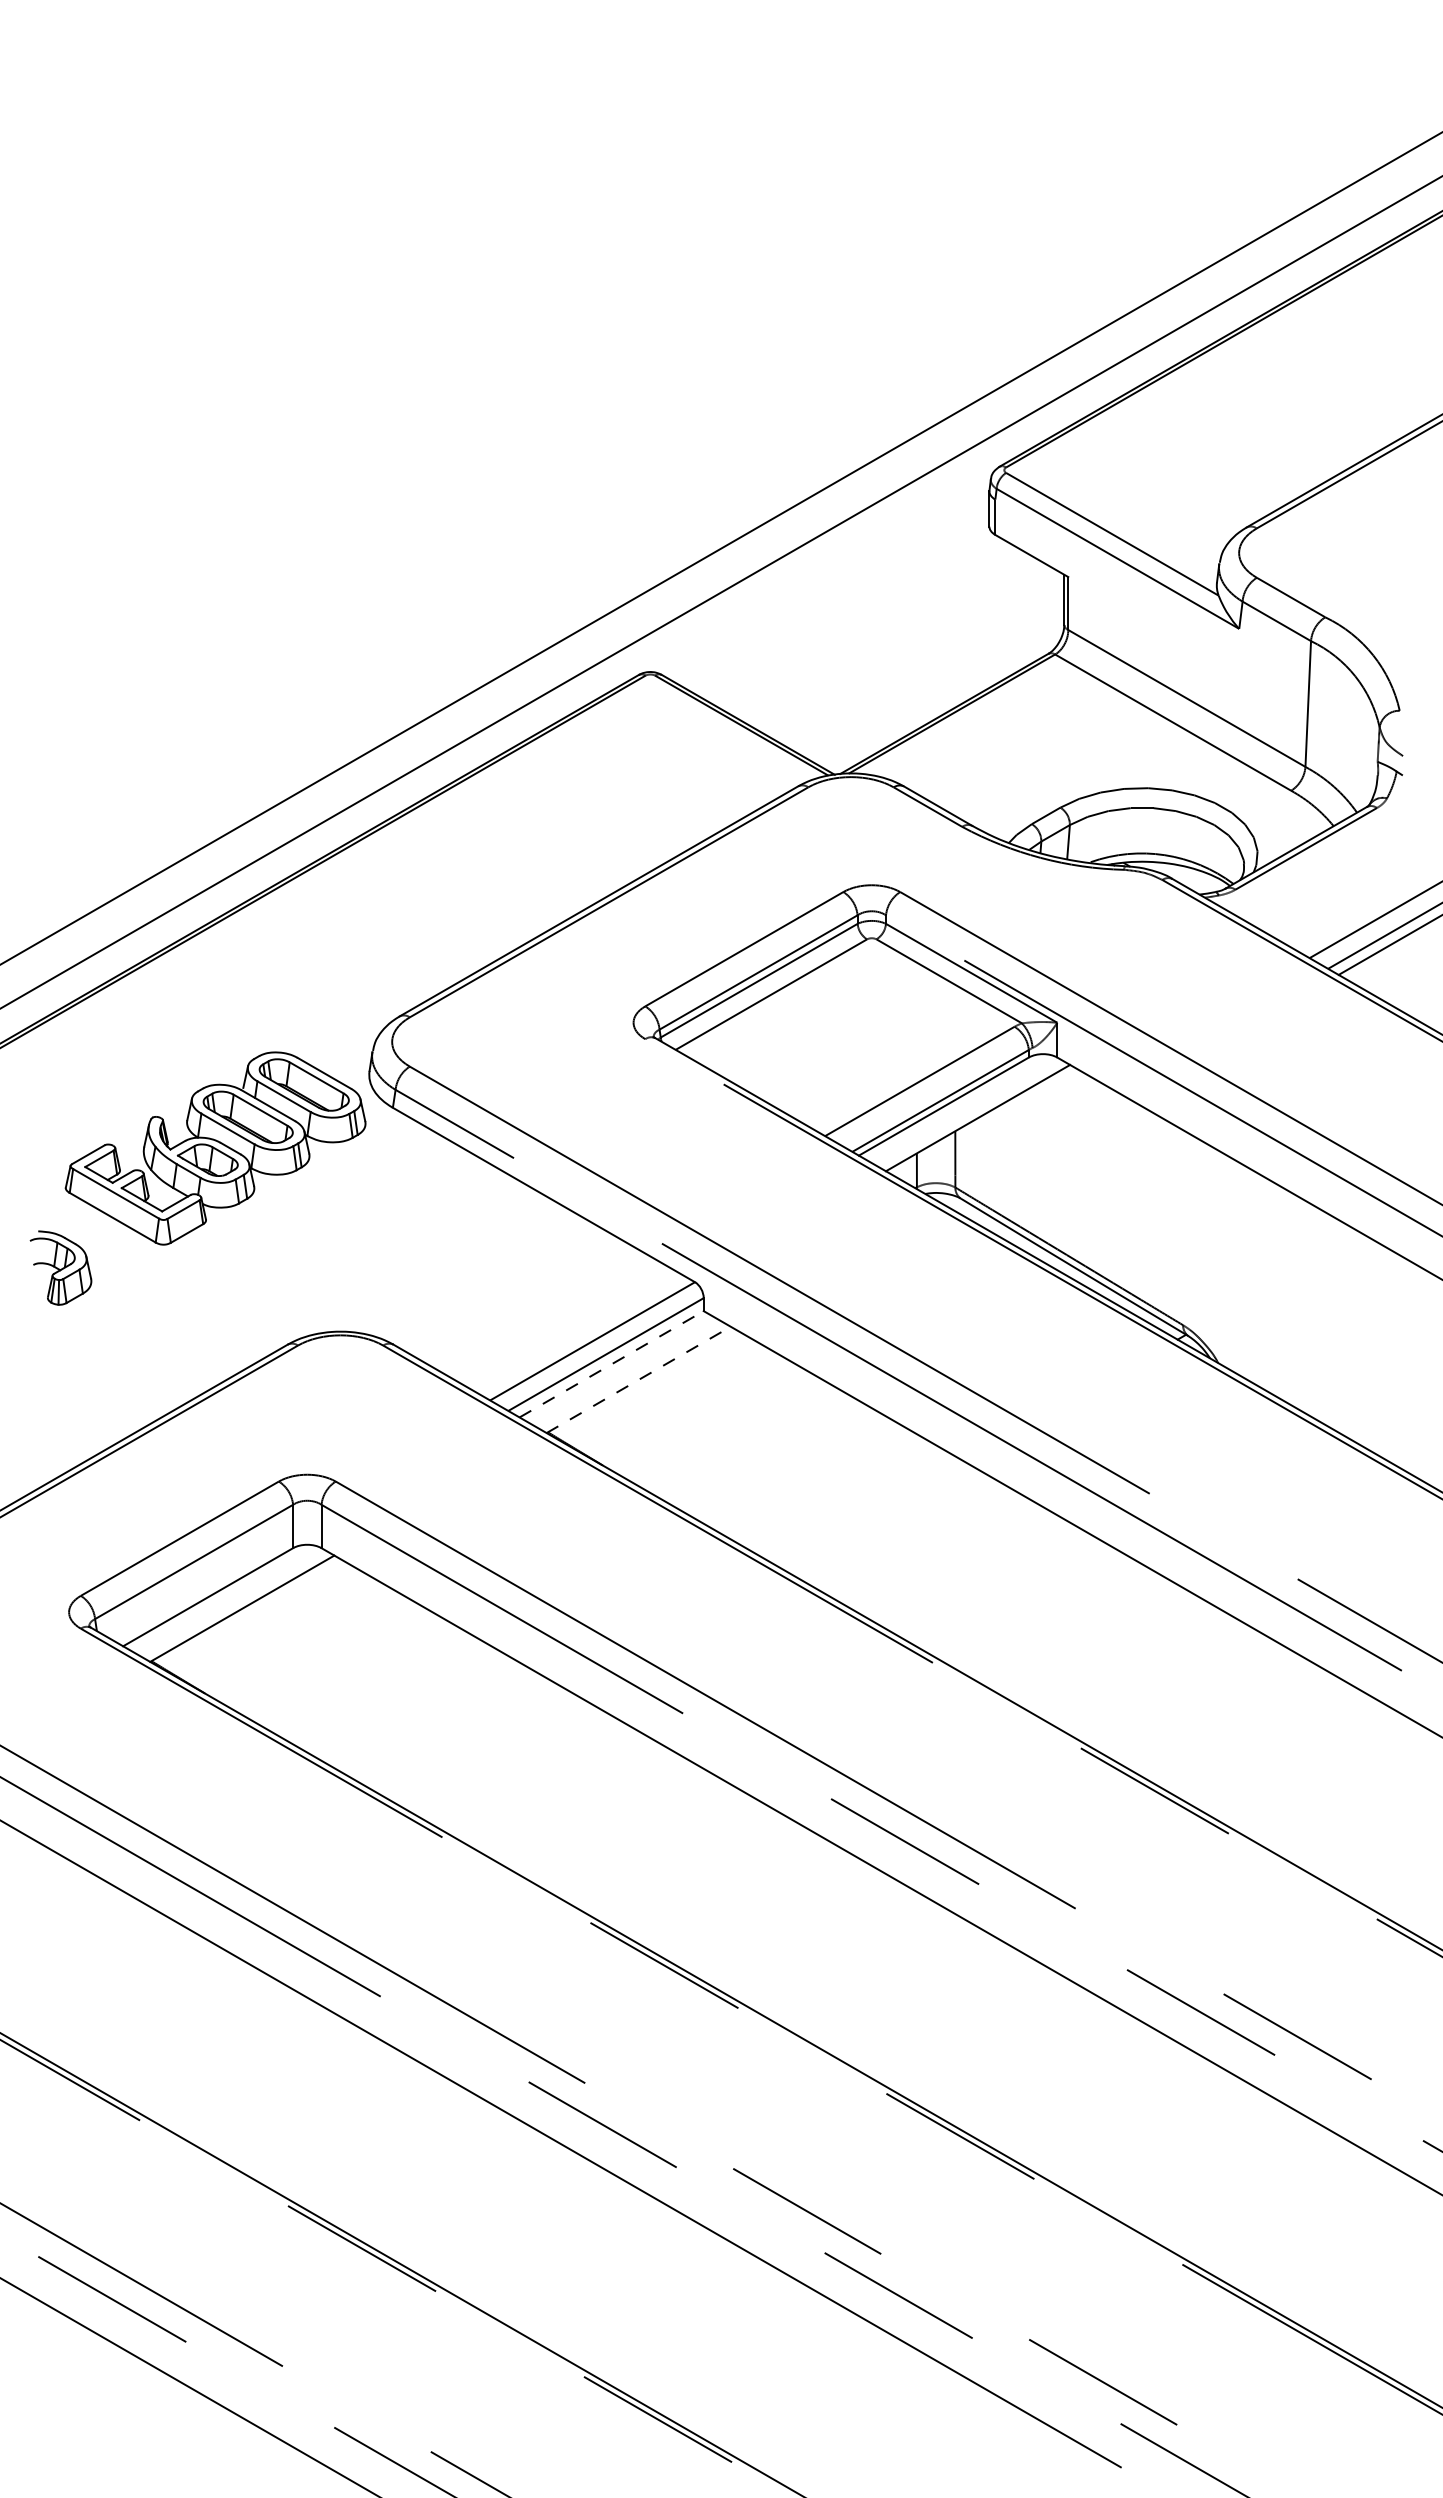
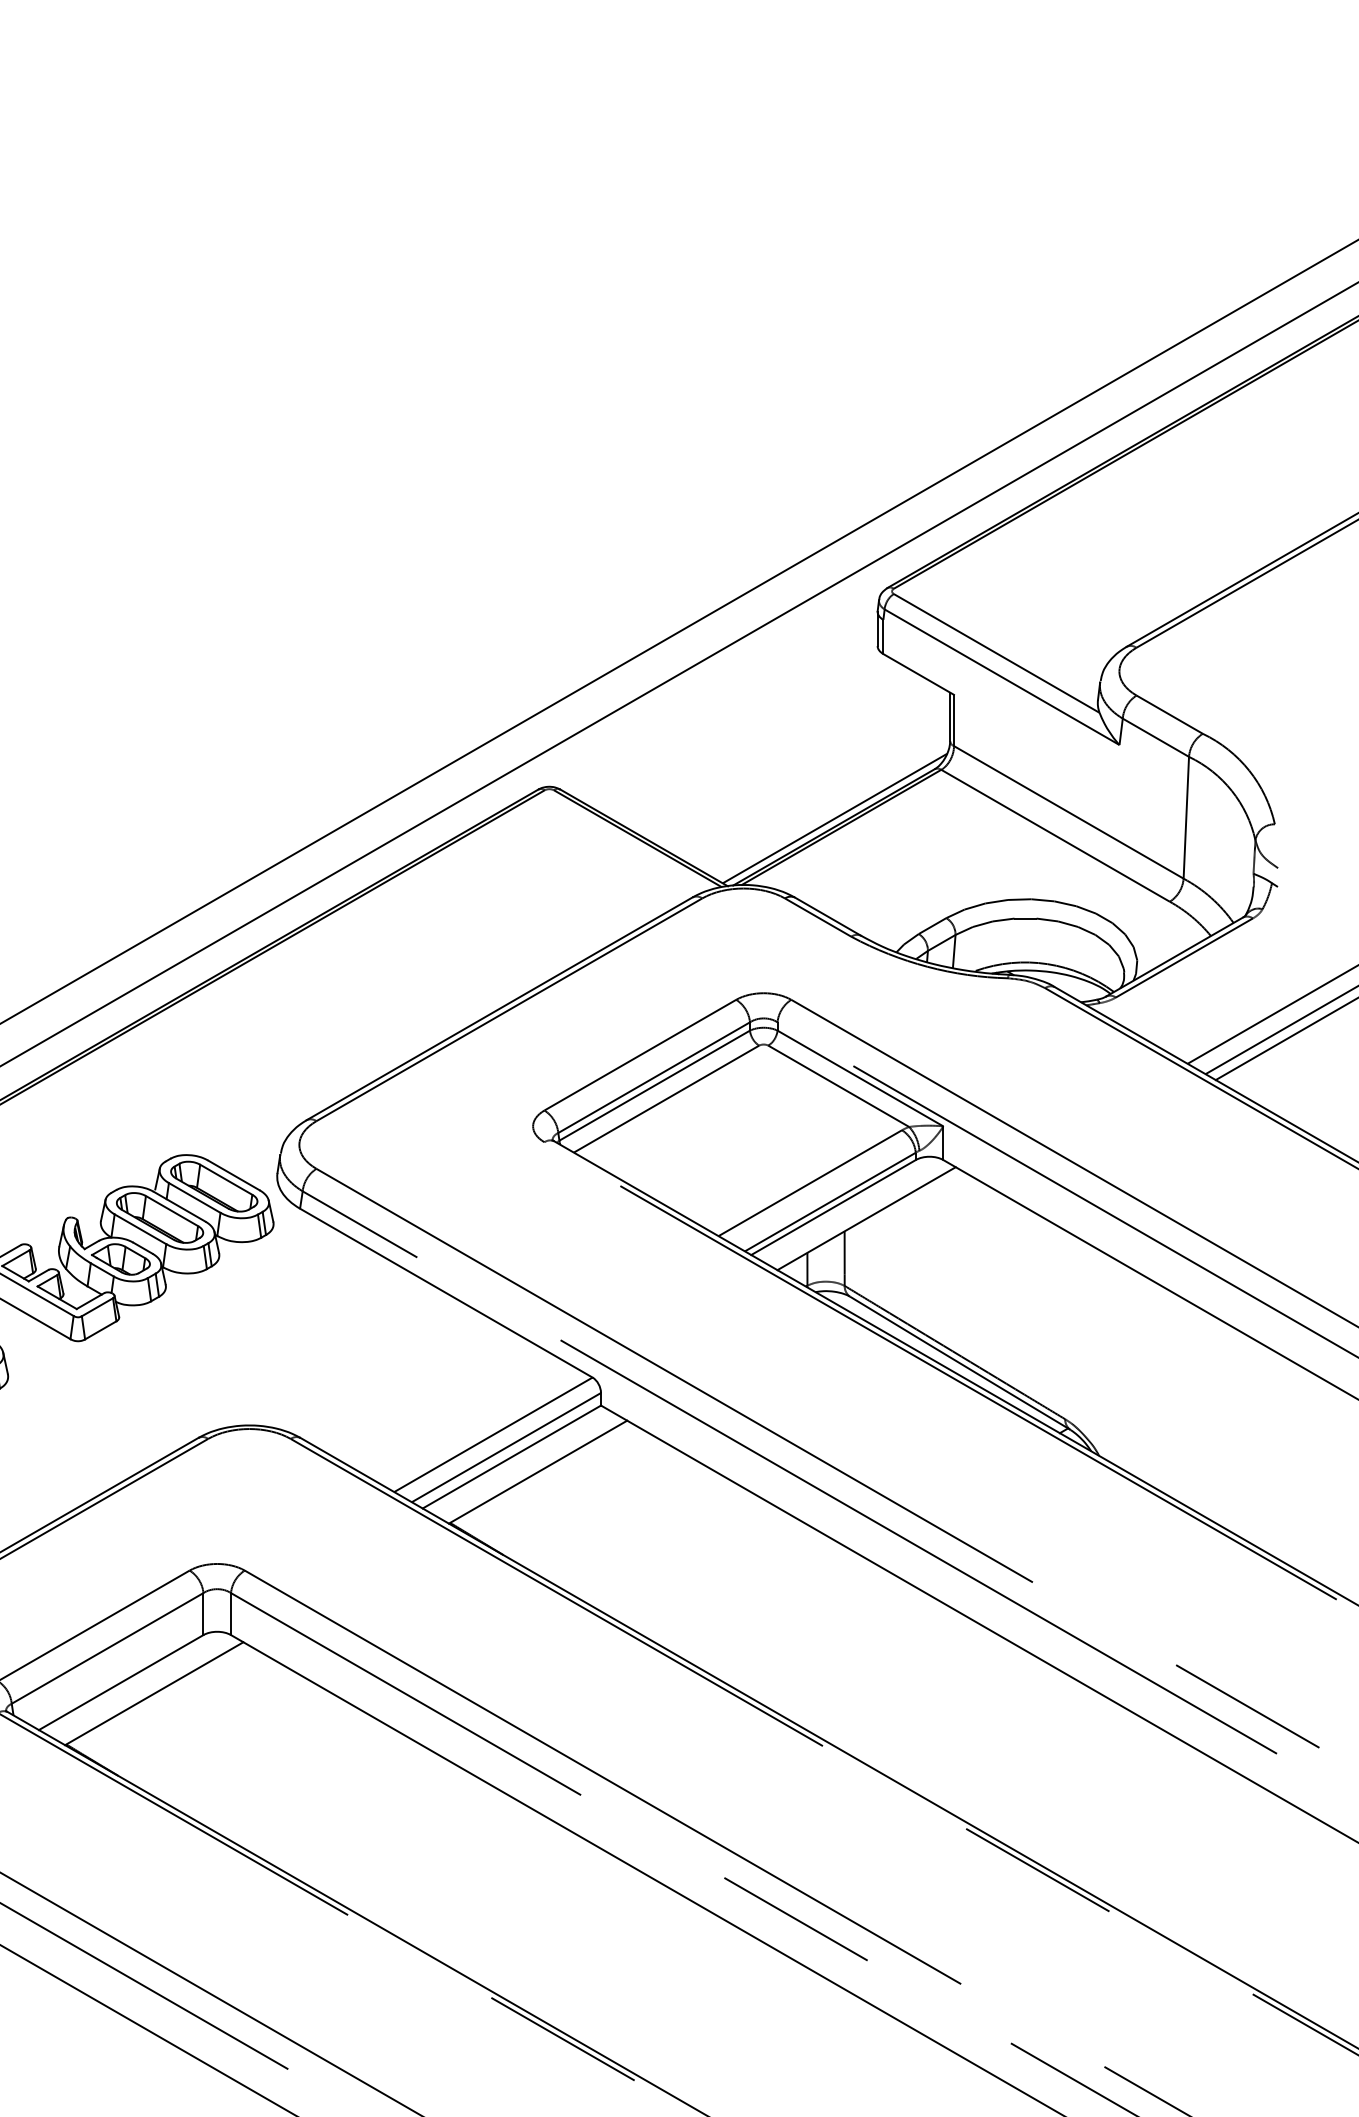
line: (945, 704) -> (835, 818), added
line: (612, 1364) -> (512, 1457), dashed -> solid
line: (639, 1379) -> (538, 1471), dashed -> solid

